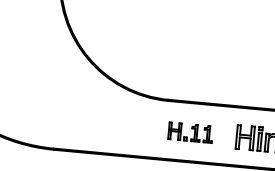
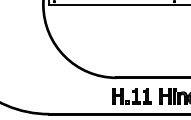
part: (190, 132) -> (131, 96), size x1.43

